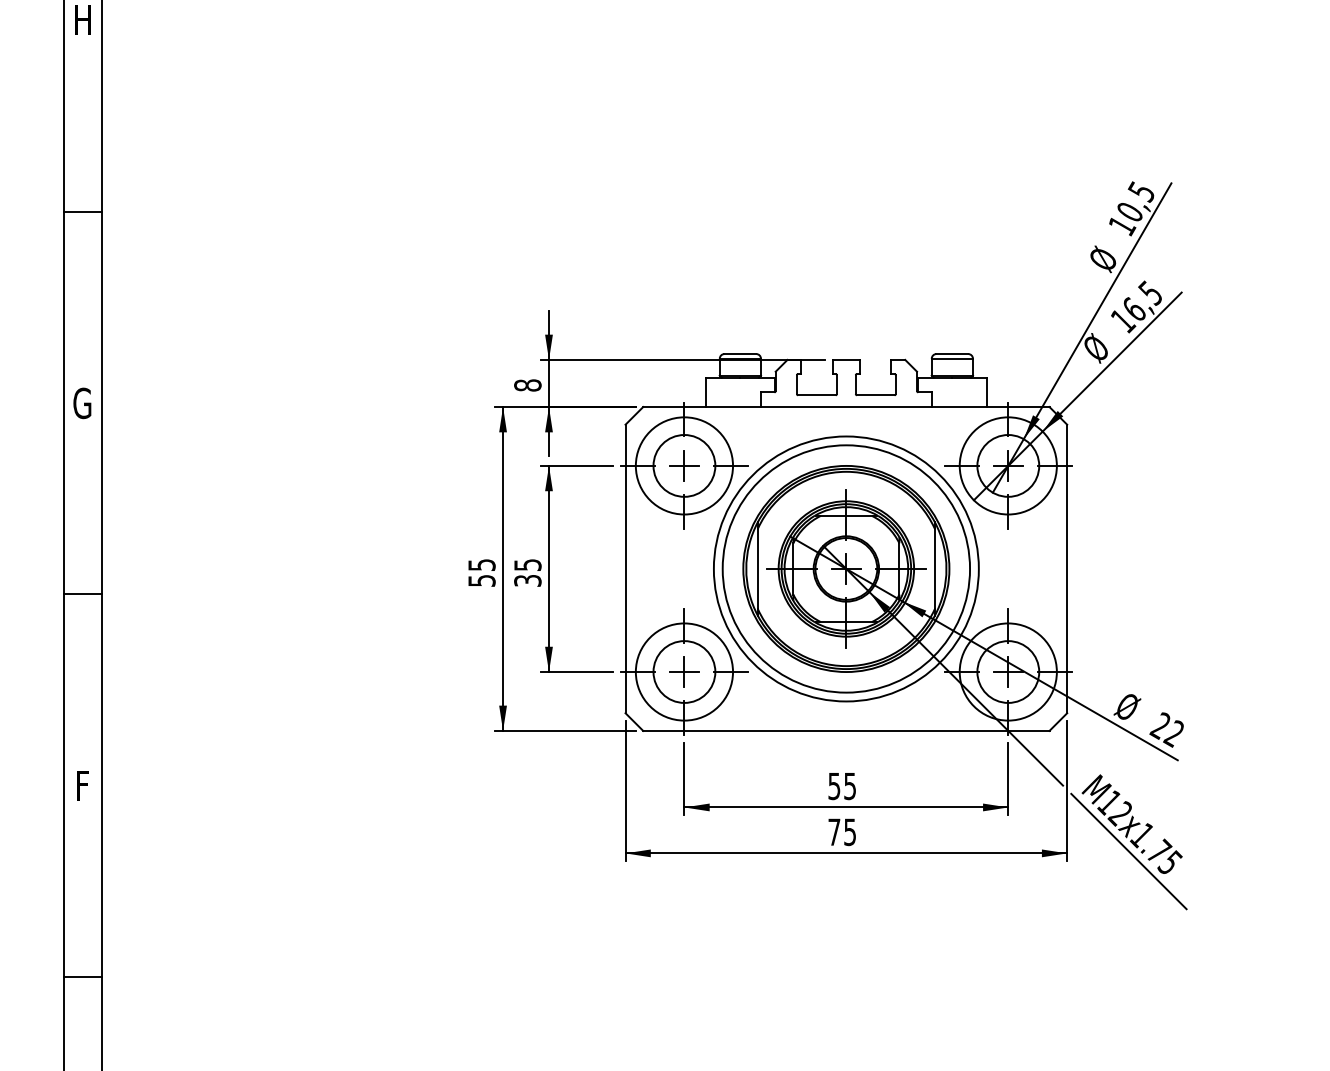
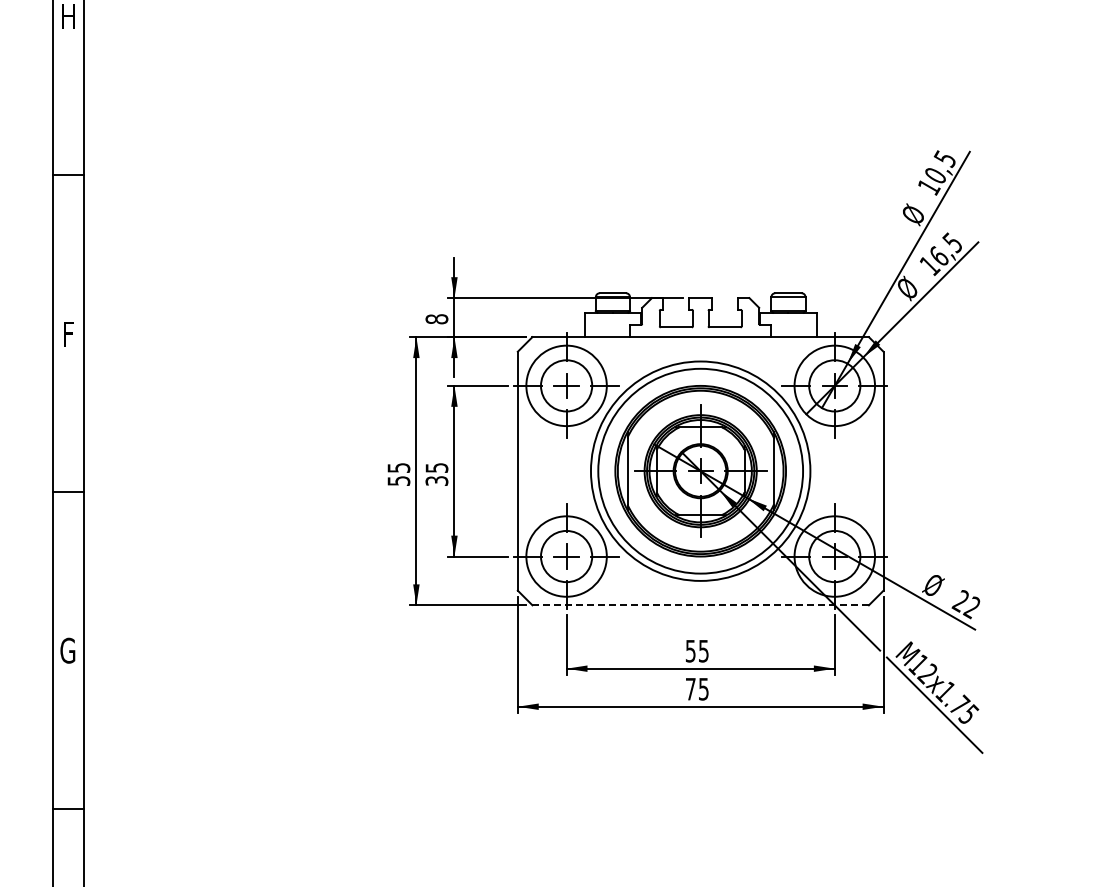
text: (81, 403) -> (67, 334), G -> F
line: (847, 731) -> (701, 605), solid -> dashed
text: (81, 785) -> (67, 650), F -> G

